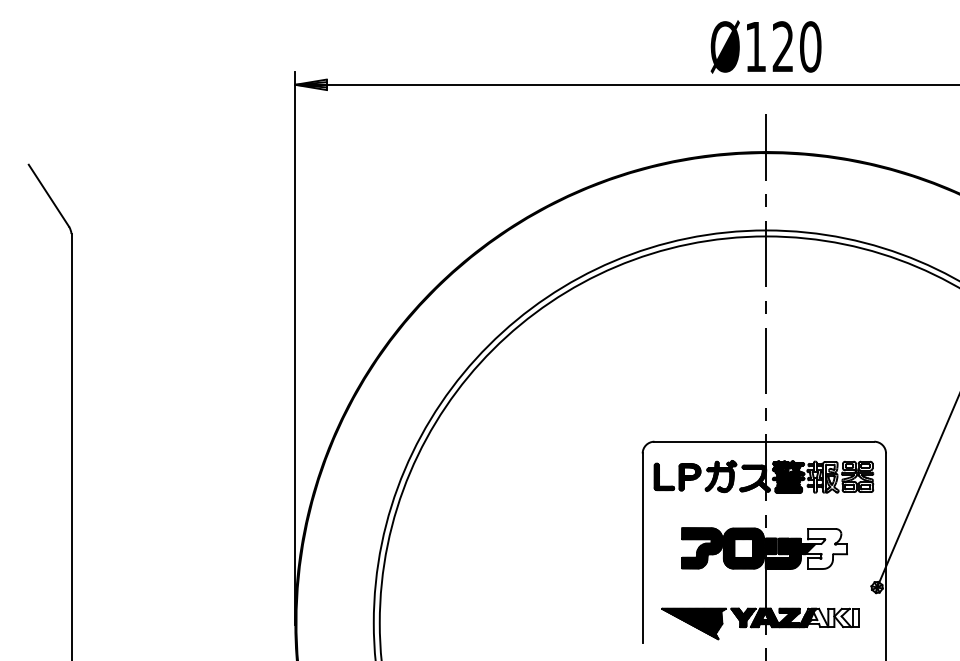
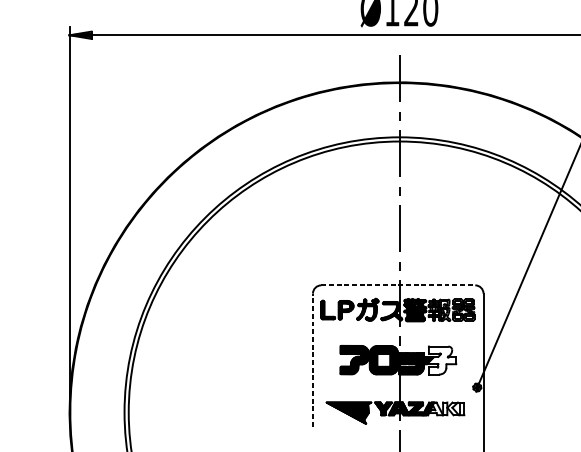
line: (764, 441) -> (398, 285), solid -> dashed
line: (642, 548) -> (312, 360), solid -> dashed

